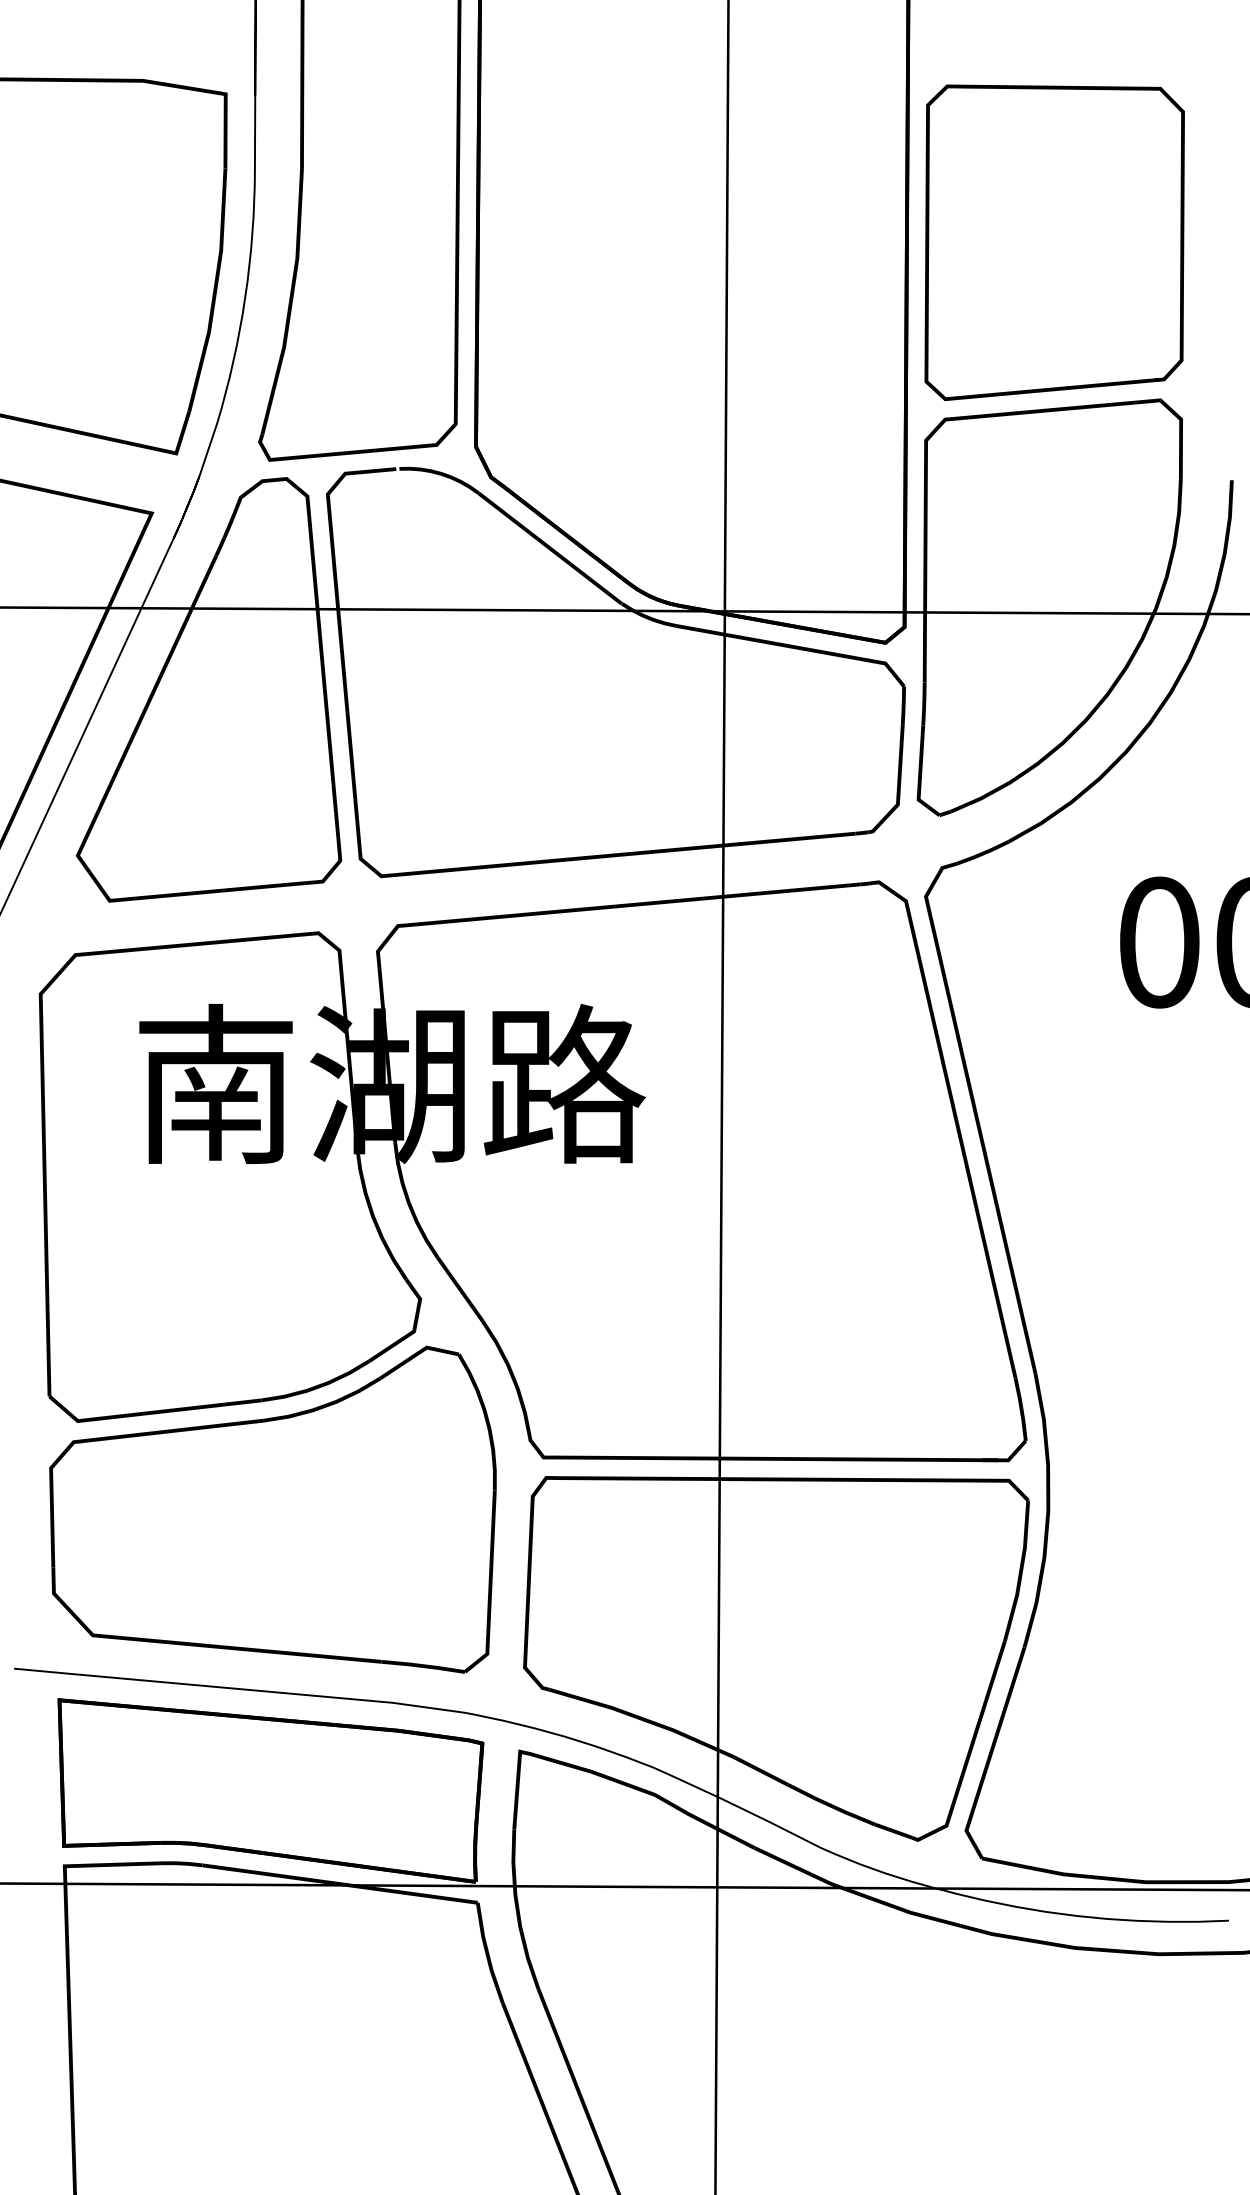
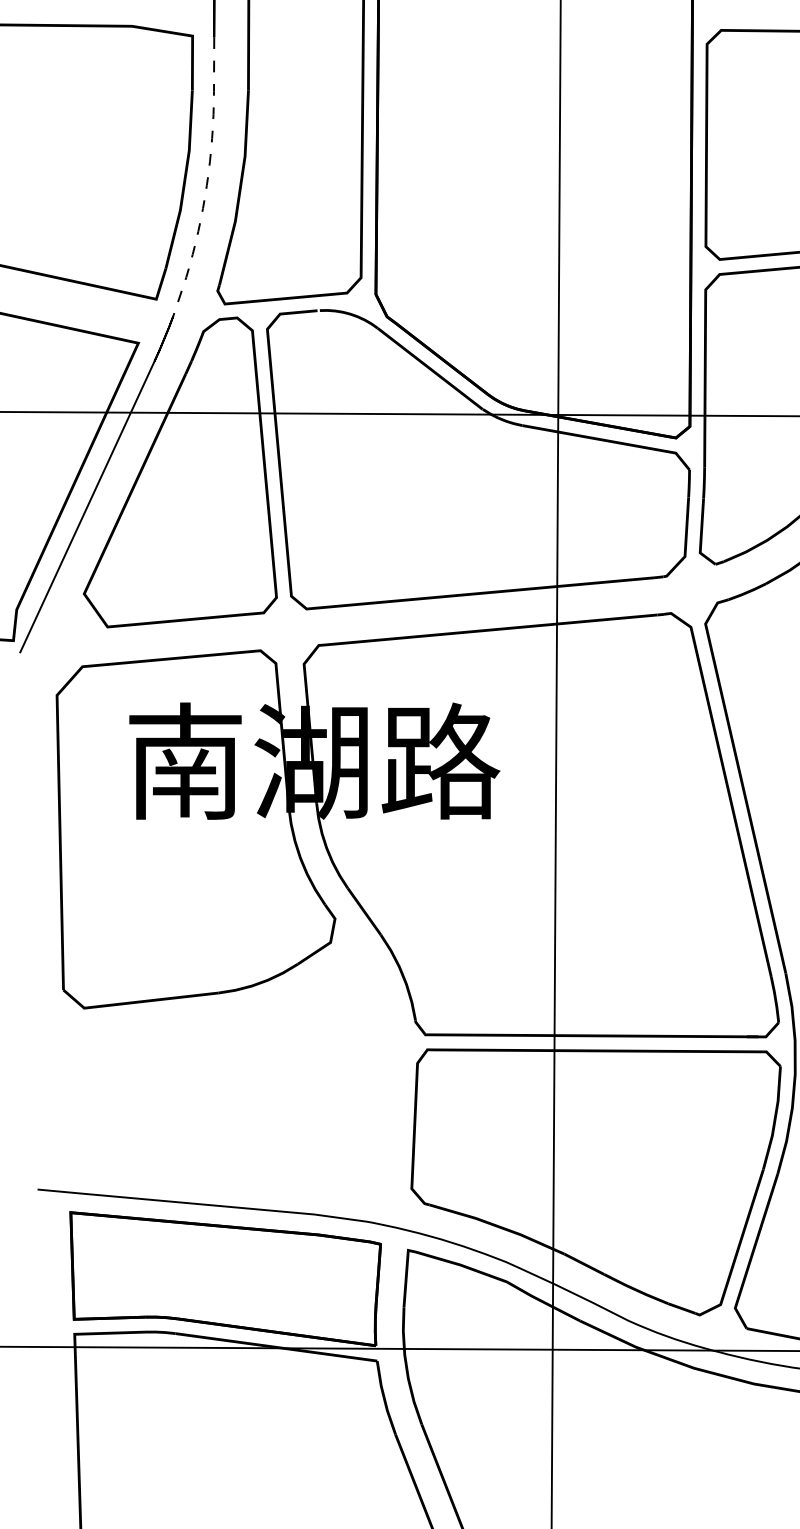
line: (246, 290) -> (207, 179), solid -> dashed
part: (272, 1509) -> (226, 1072), removed

